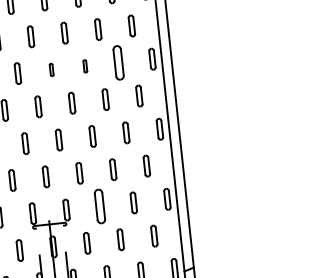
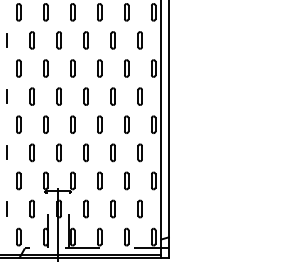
part: (118, 62) -> (126, 68), size x0.62
part: (84, 66) -> (99, 68), size x1.67
part: (51, 69) -> (72, 68), size x1.67
part: (99, 206) -> (99, 180), size x0.62

